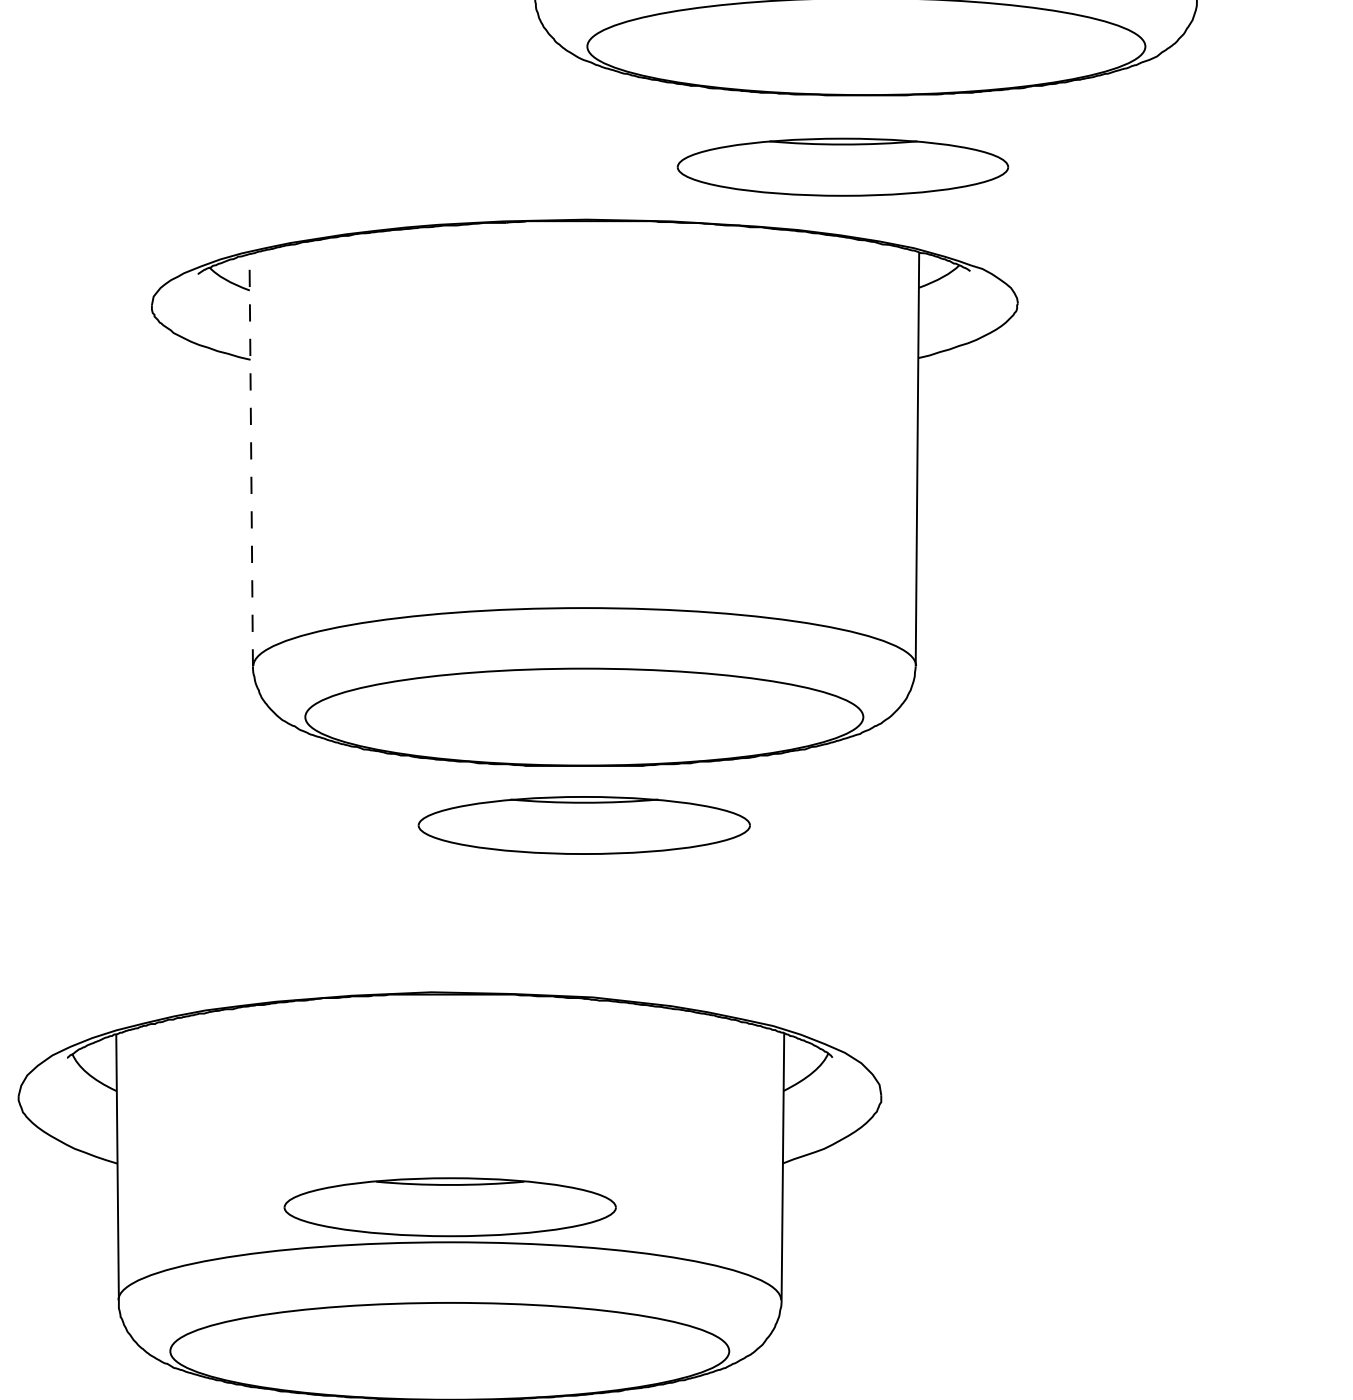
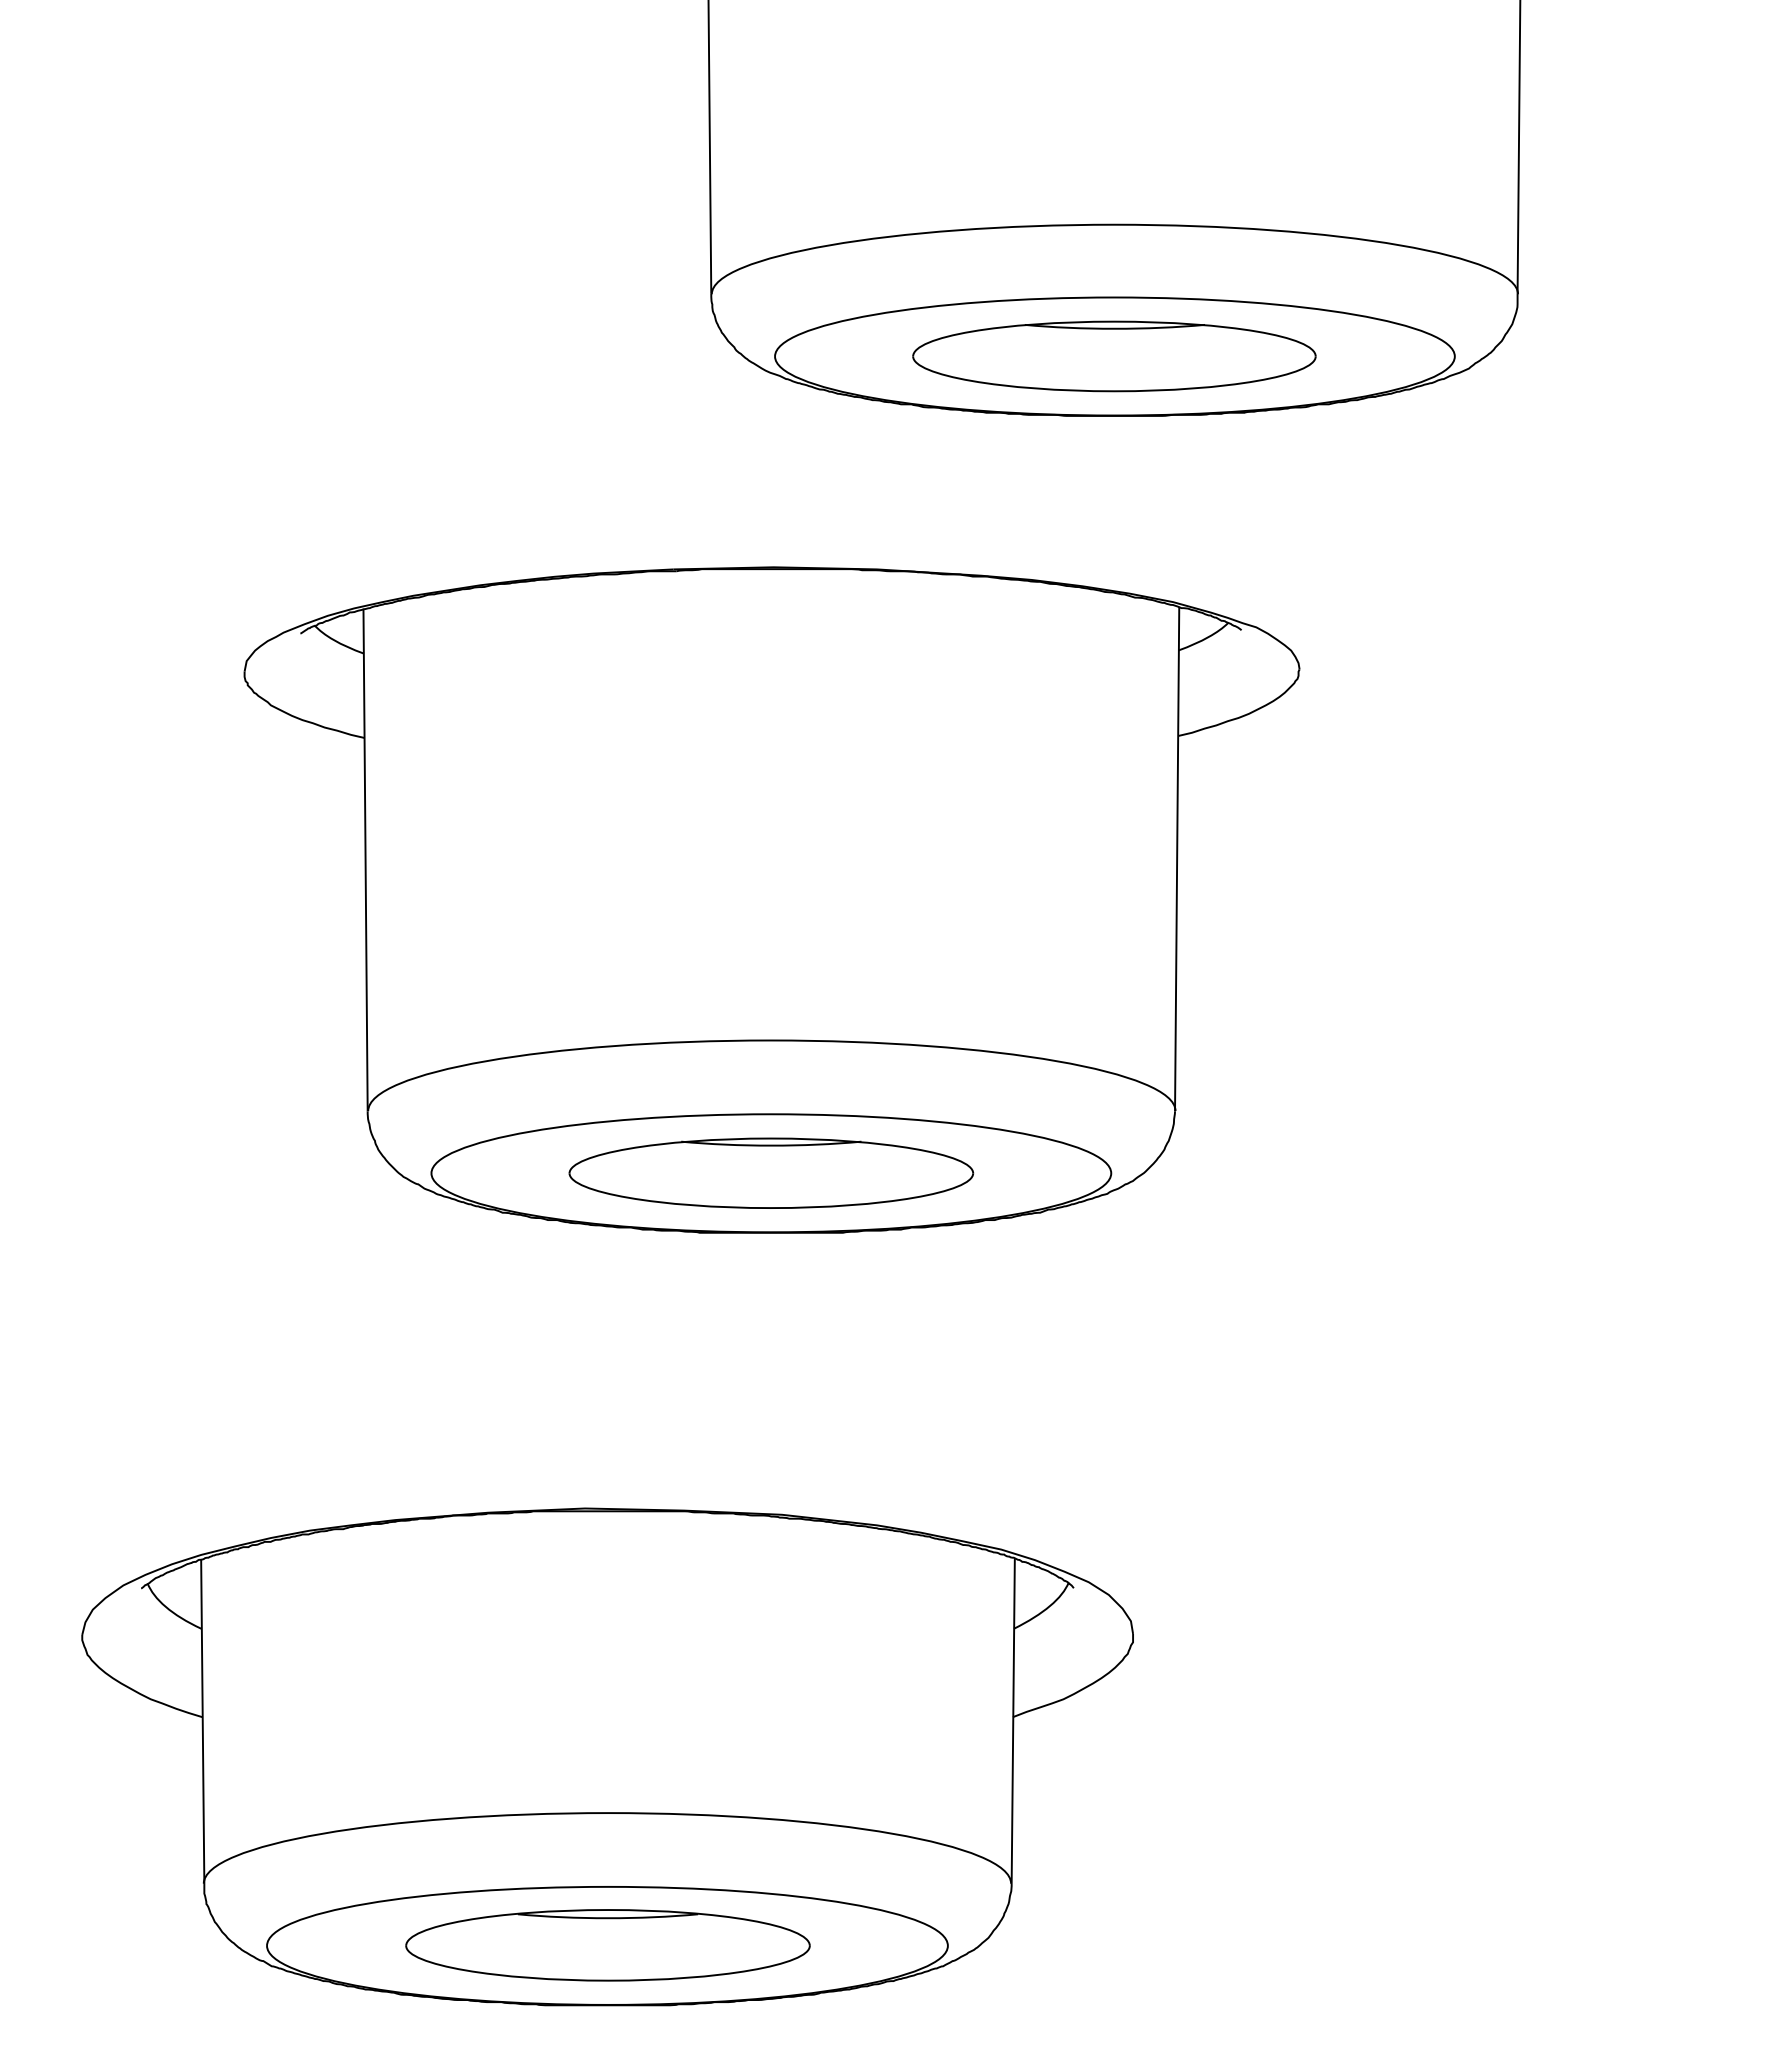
part: (843, 167) -> (1114, 356), moved
line: (251, 459) -> (365, 859), dashed -> solid
part: (584, 824) -> (771, 1172), moved
part: (449, 1207) -> (607, 1945), moved

